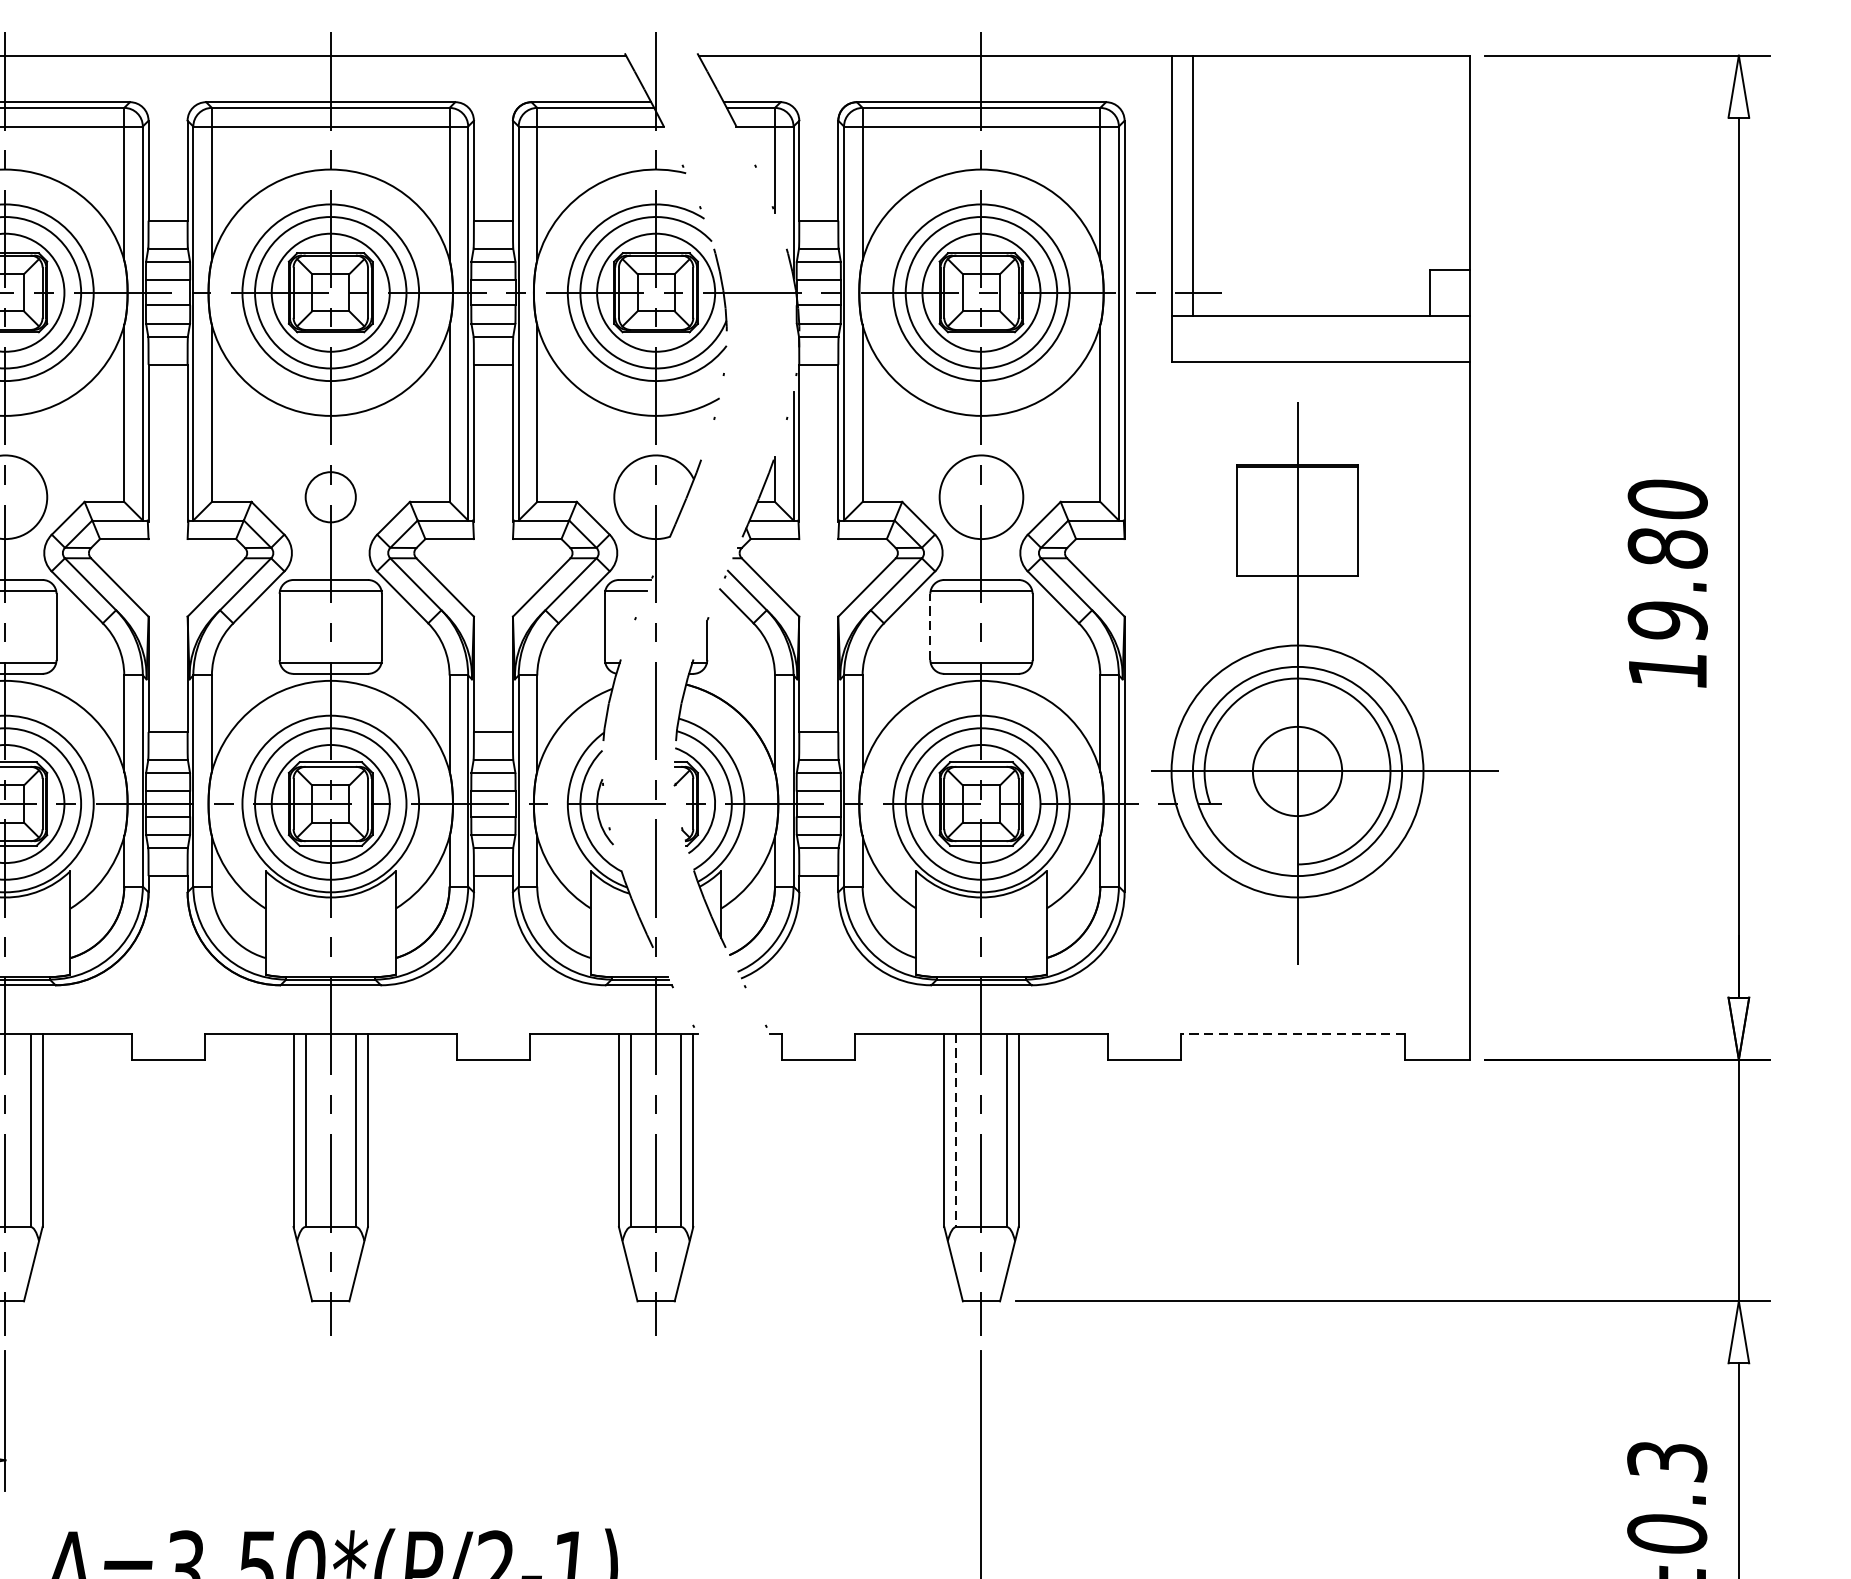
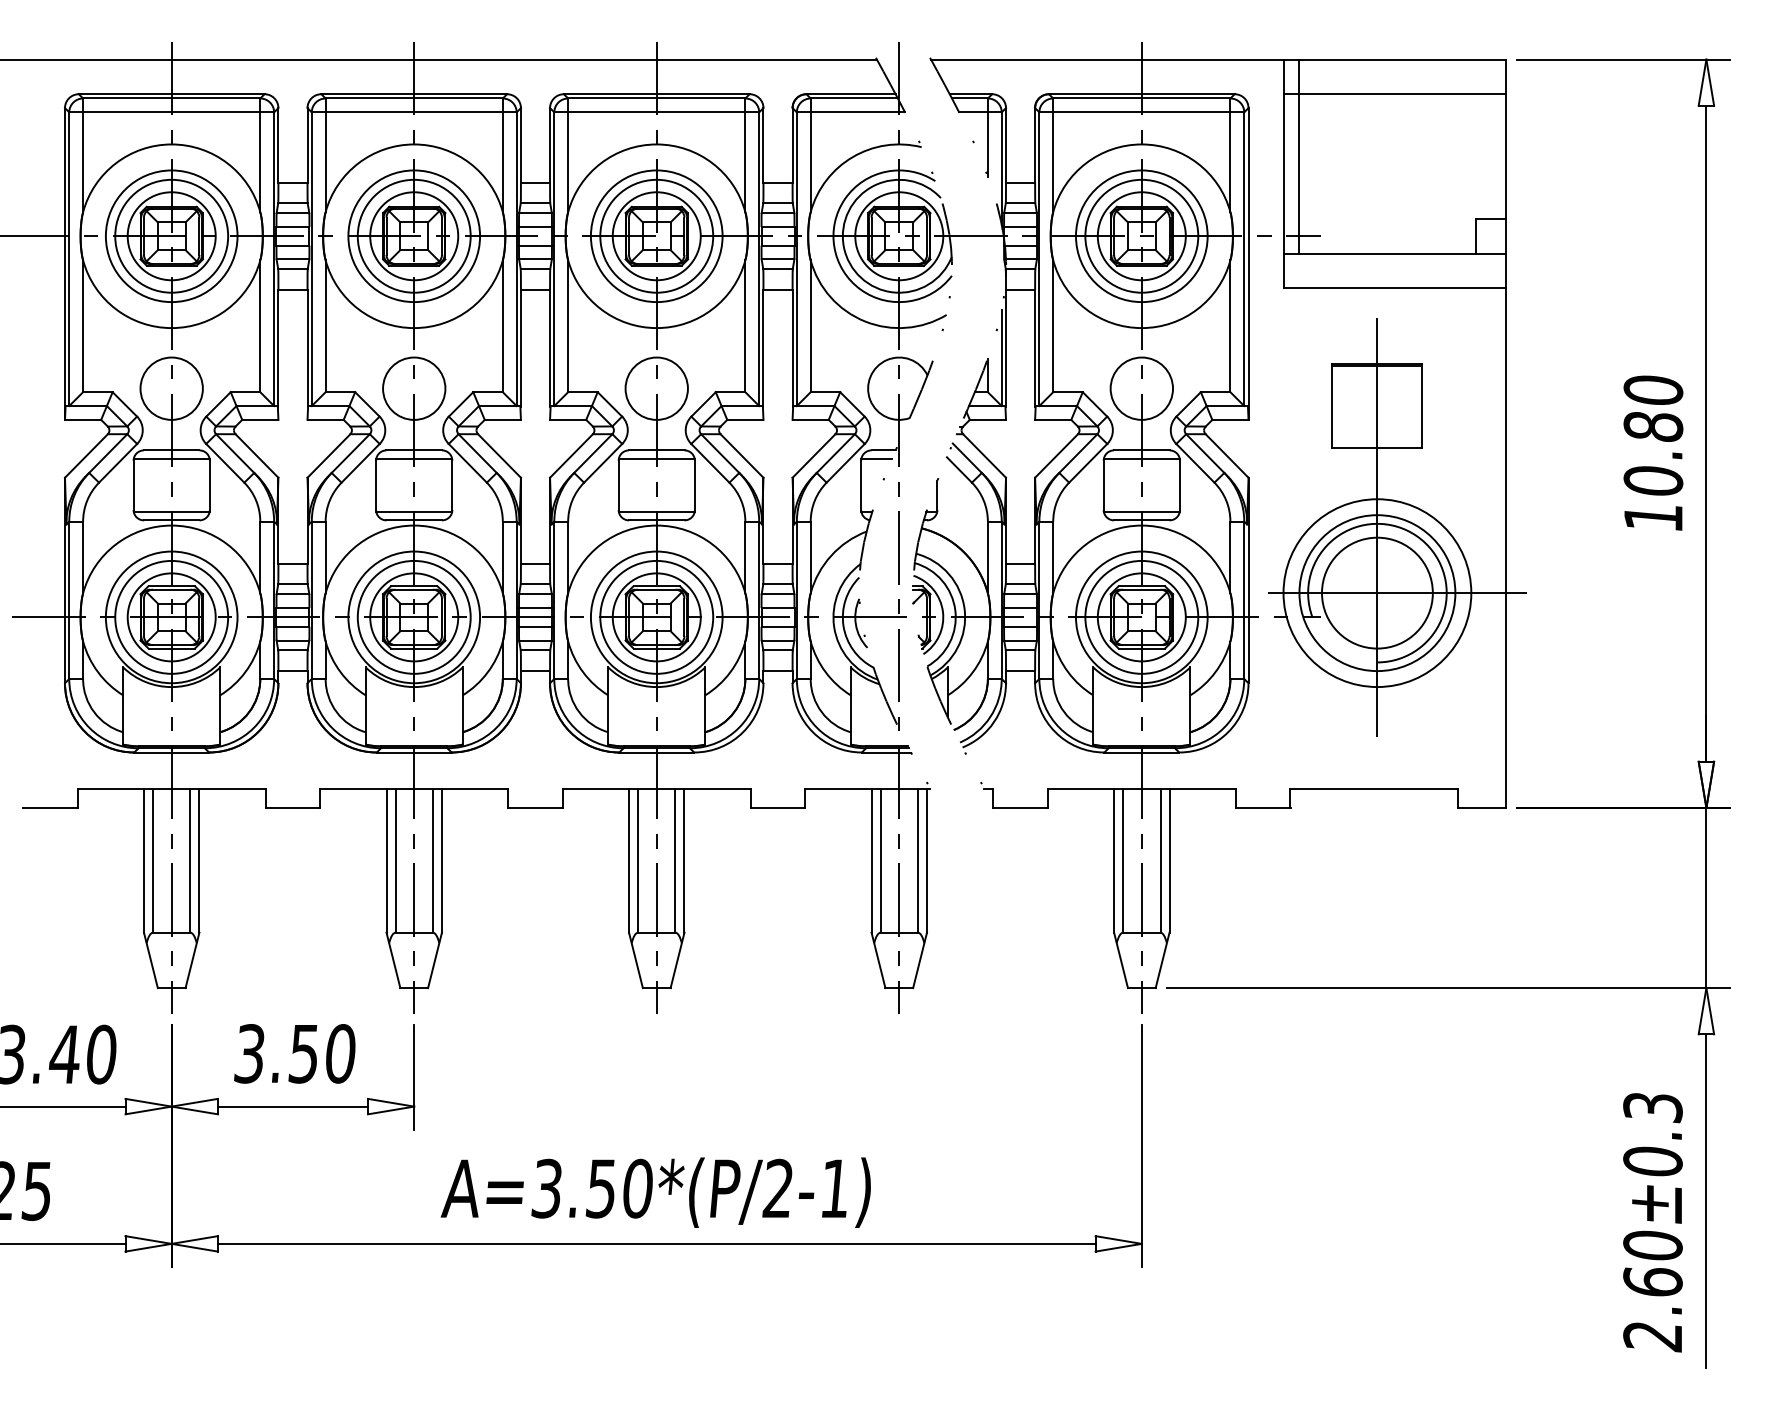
line: (1320, 102) -> (1394, 94), added
circle: (330, 496) -> (656, 388), size x1.67
text: (1667, 620) -> (1653, 480), 19.80 -> 10.80
line: (930, 627) -> (1103, 485), dashed -> solid
circle: (1296, 770) -> (1376, 592), size x1.67
line: (1292, 1033) -> (1373, 788), dashed -> solid
line: (956, 1131) -> (1123, 861), dashed -> solid

